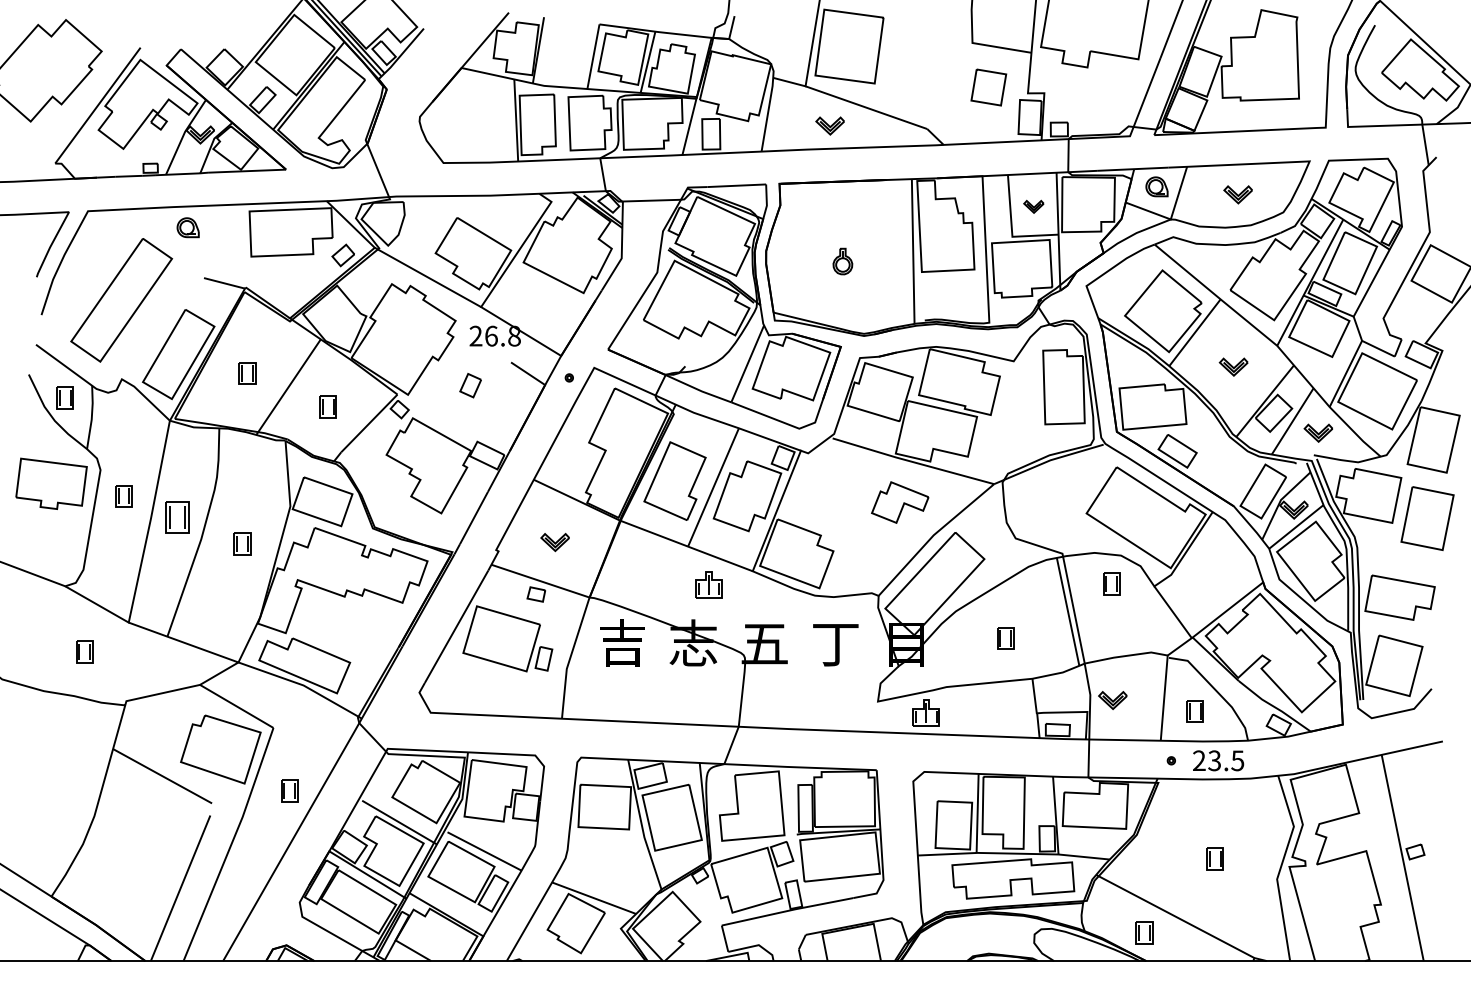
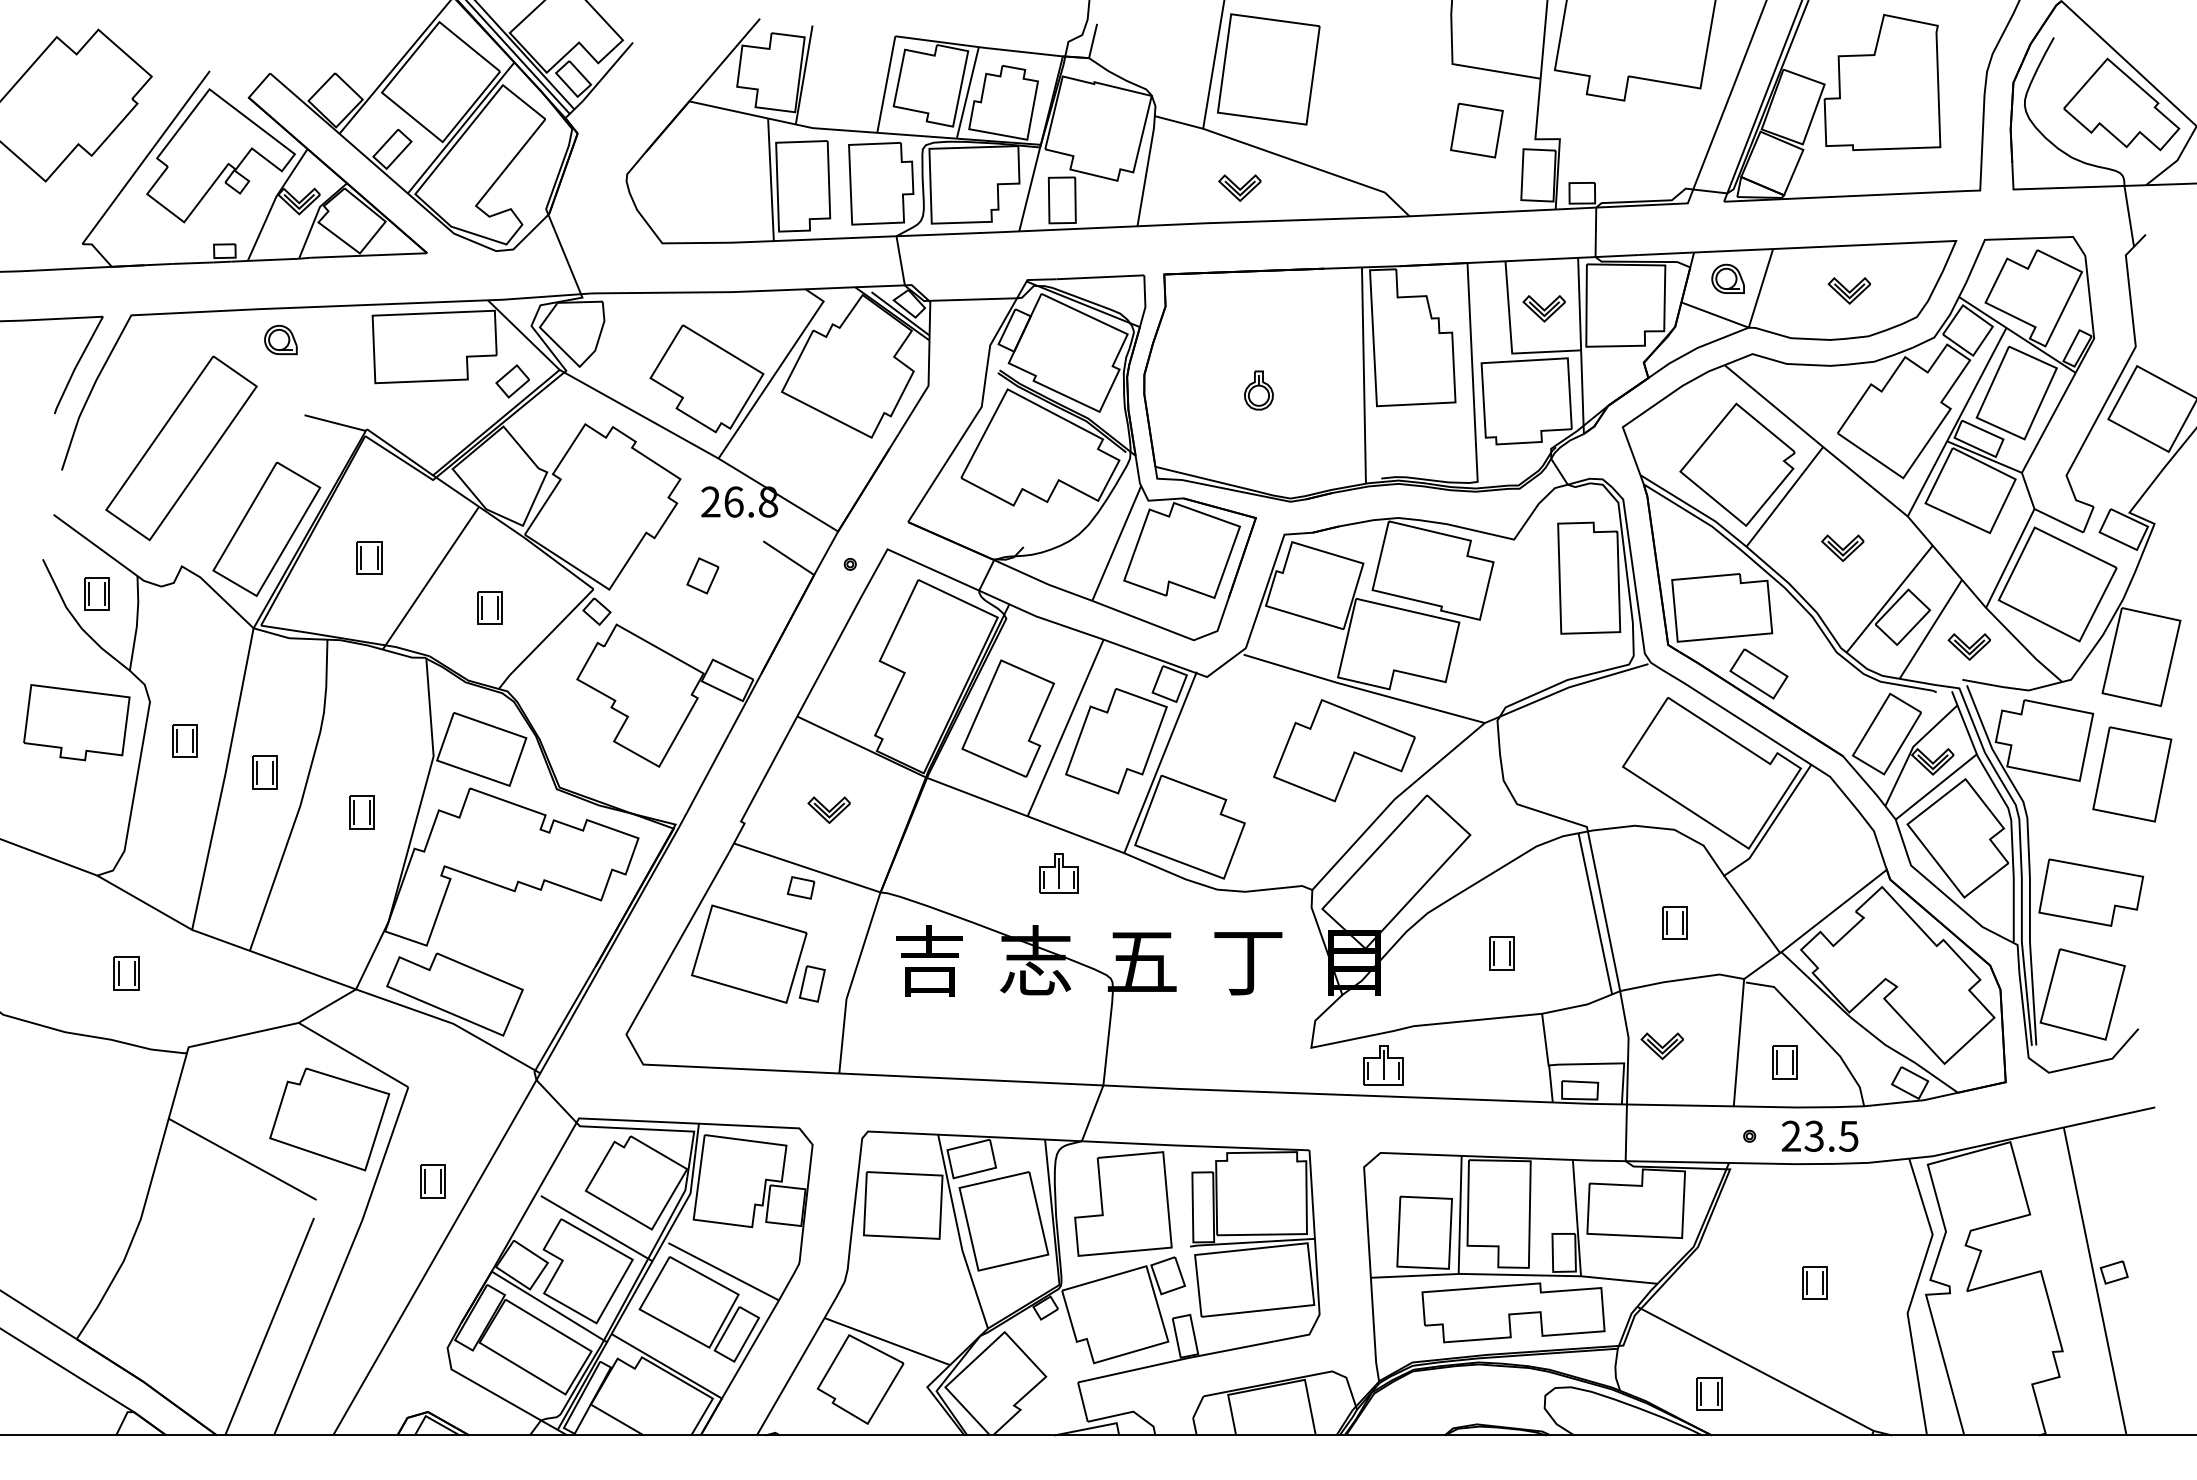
part: (1033, 206) -> (1543, 308), size x1.43
part: (900, 502) -> (1344, 750), size x1.67
part: (177, 517) -> (264, 772), size x0.71
part: (1111, 583) -> (1675, 922), moved

